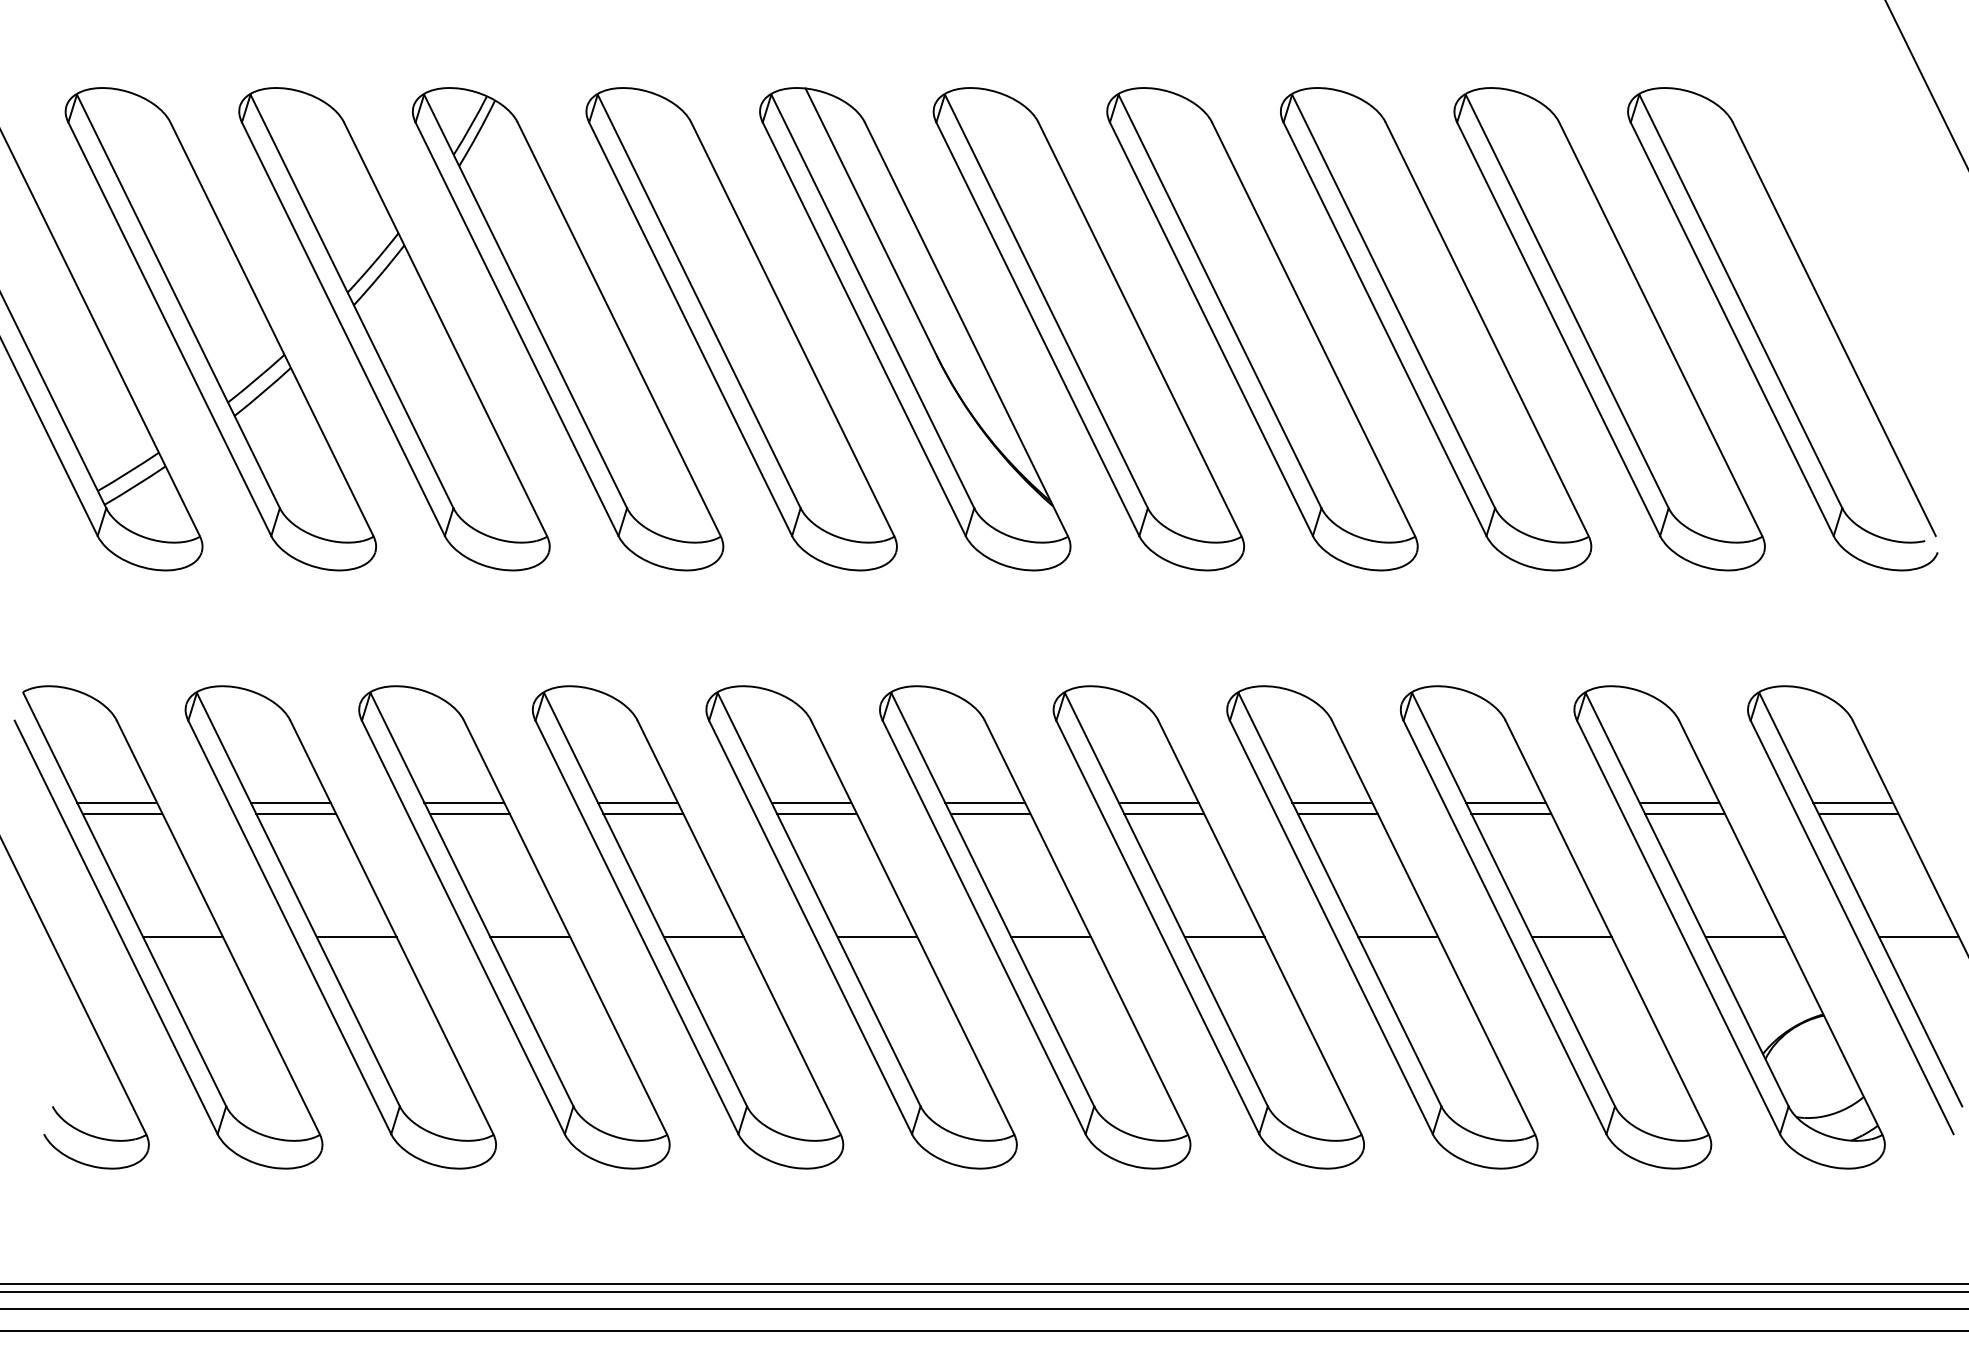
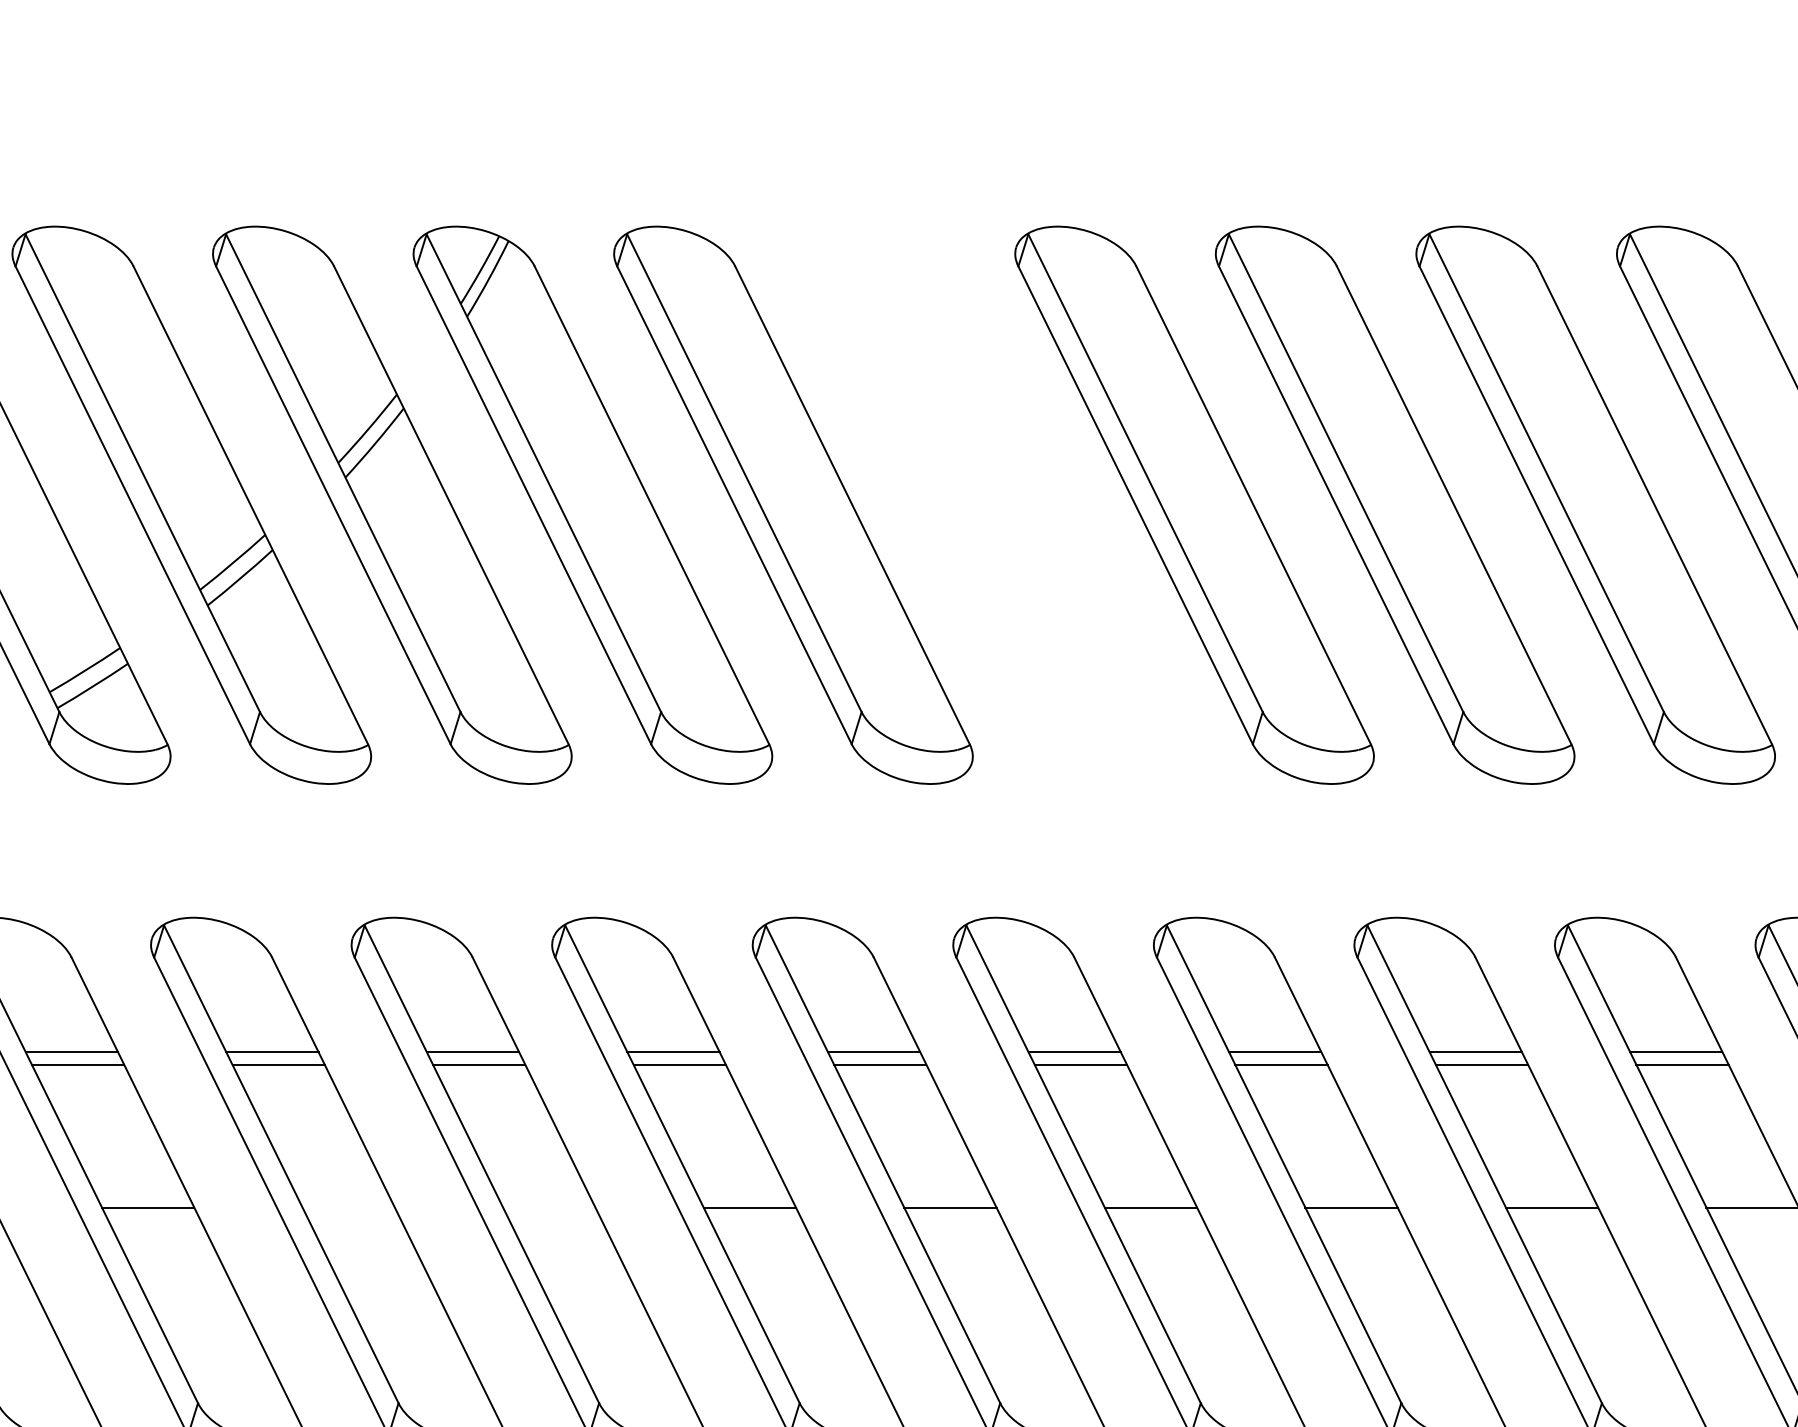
part: (915, 329) -> (994, 505), removed
line: (356, 937) -> (348, 1208), removed
line: (530, 937) -> (549, 1208), removed

